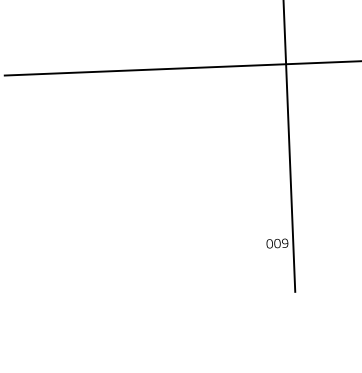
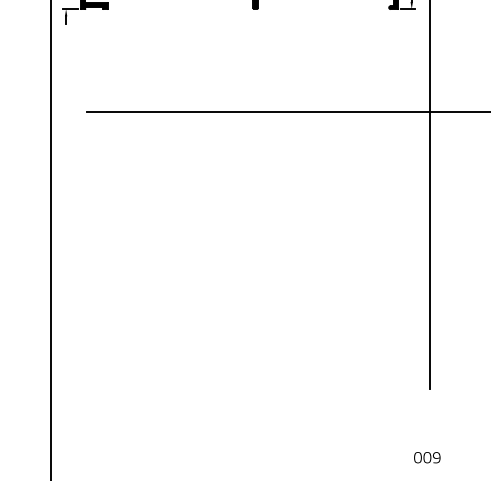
text: (277, 243) -> (427, 457), moved

